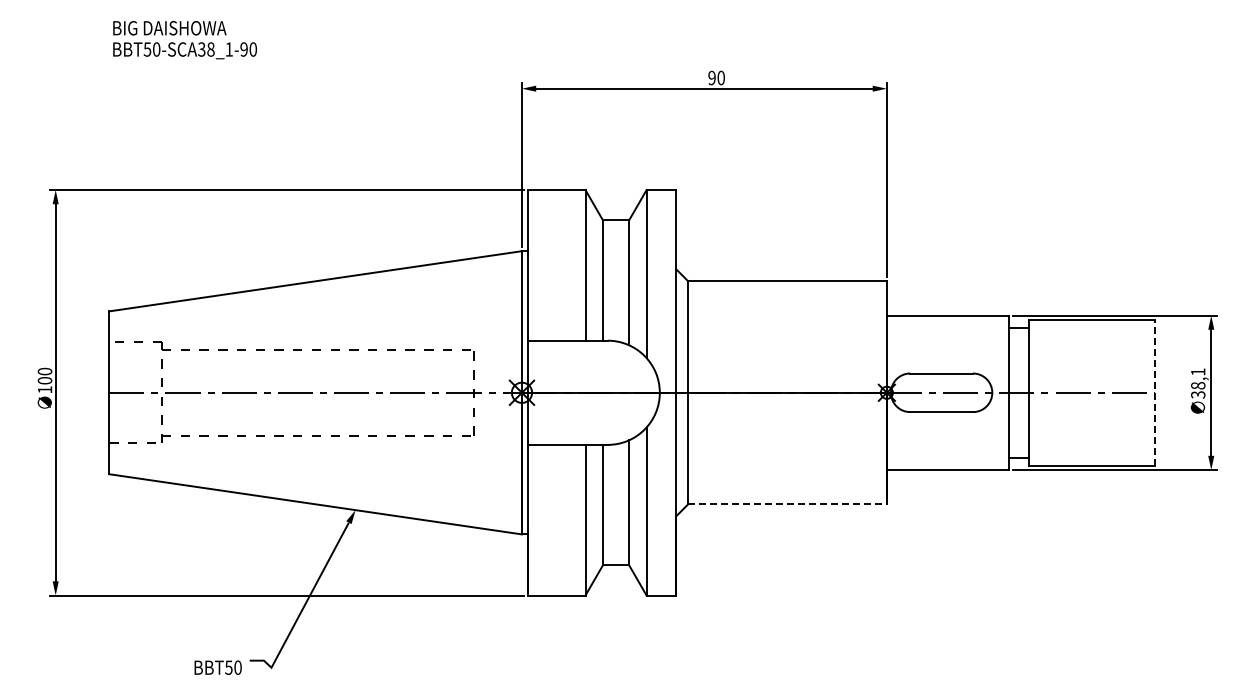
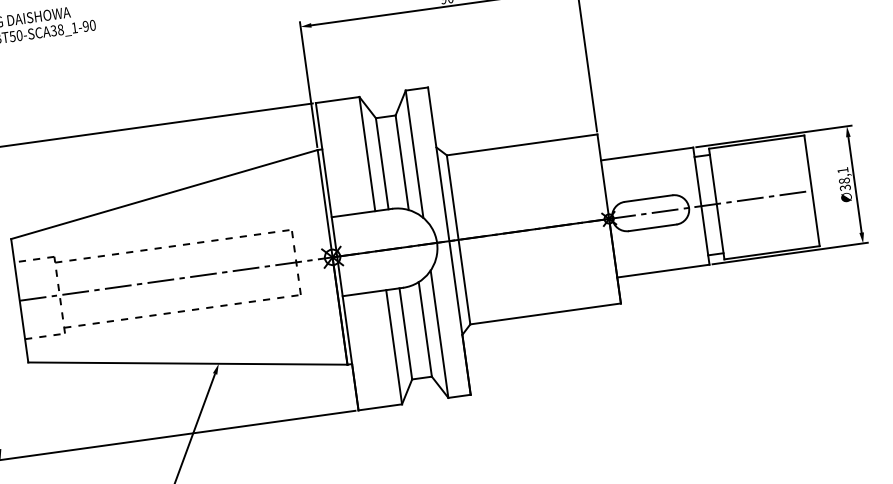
line: (1154, 392) -> (811, 190), dashed -> solid
line: (788, 504) -> (546, 313), dashed -> solid

